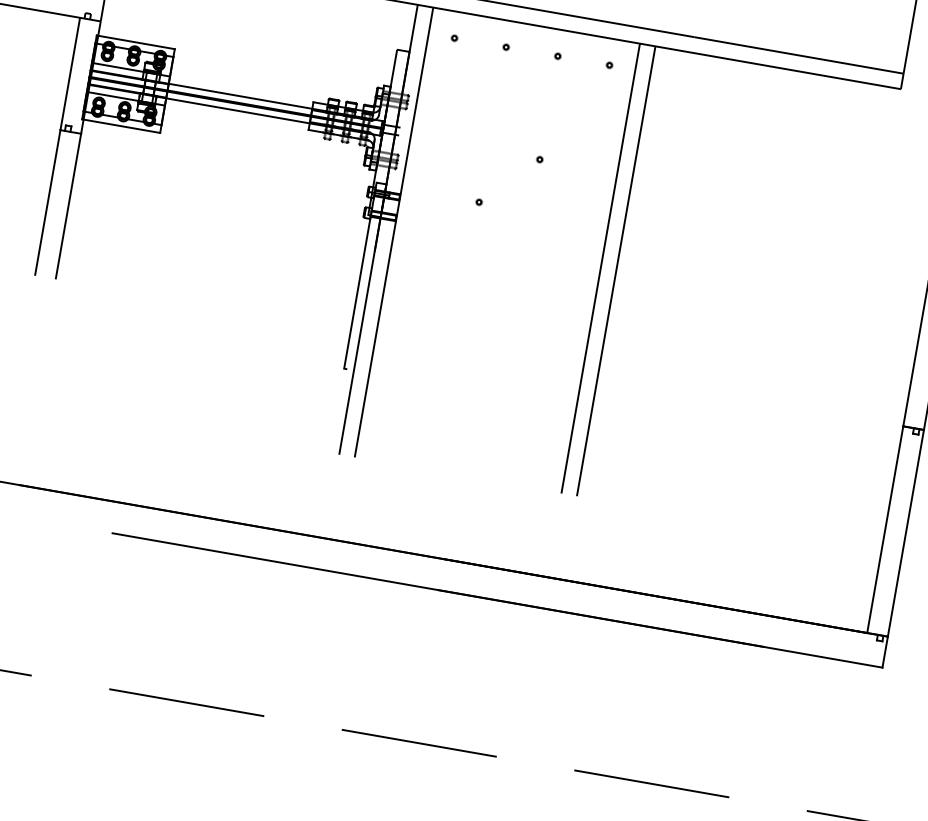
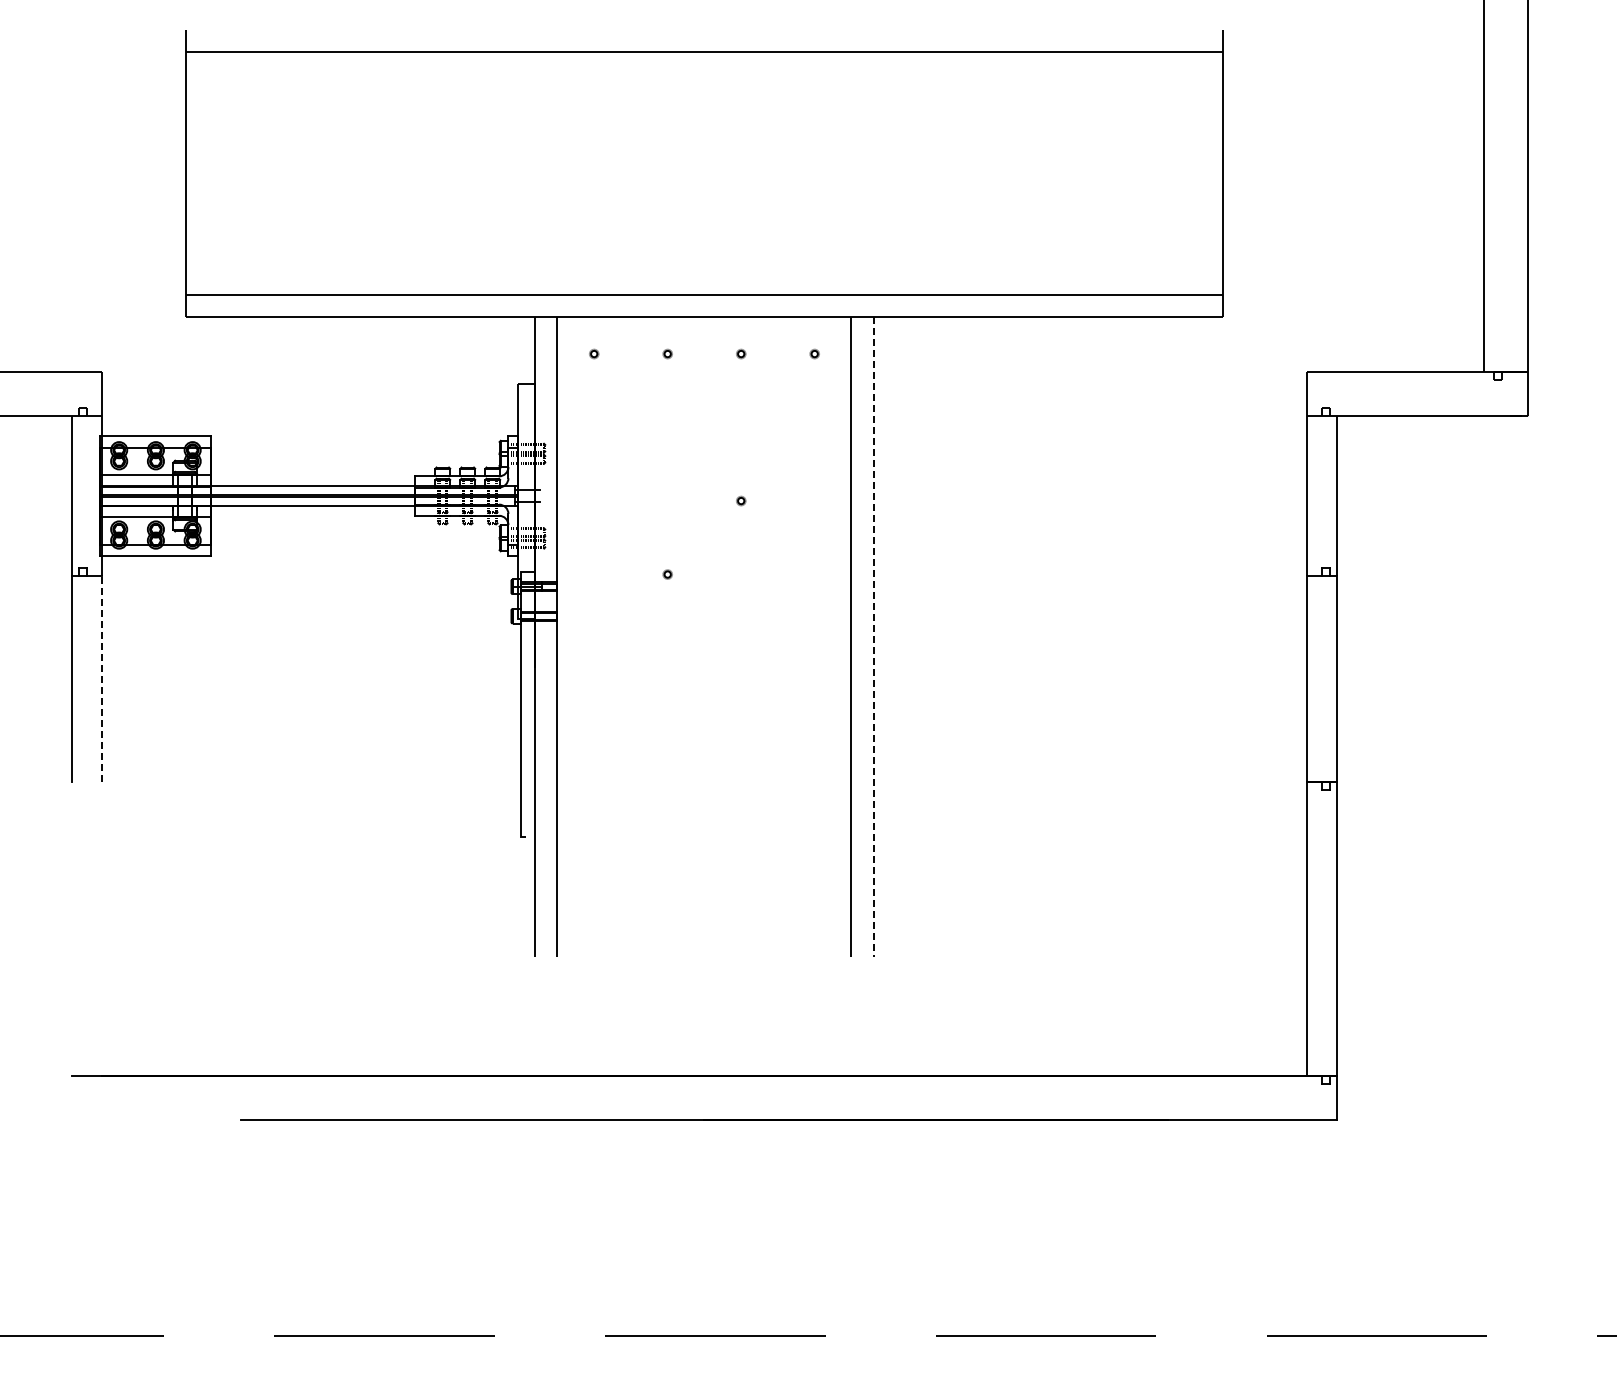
line: (68, 205) -> (101, 678), solid -> dashed
line: (616, 271) -> (873, 636), solid -> dashed

